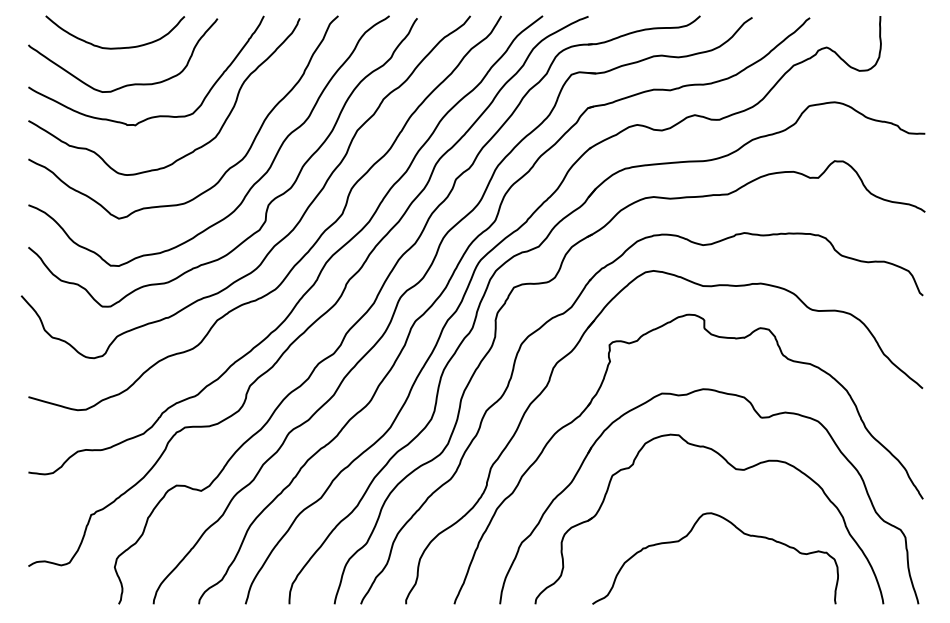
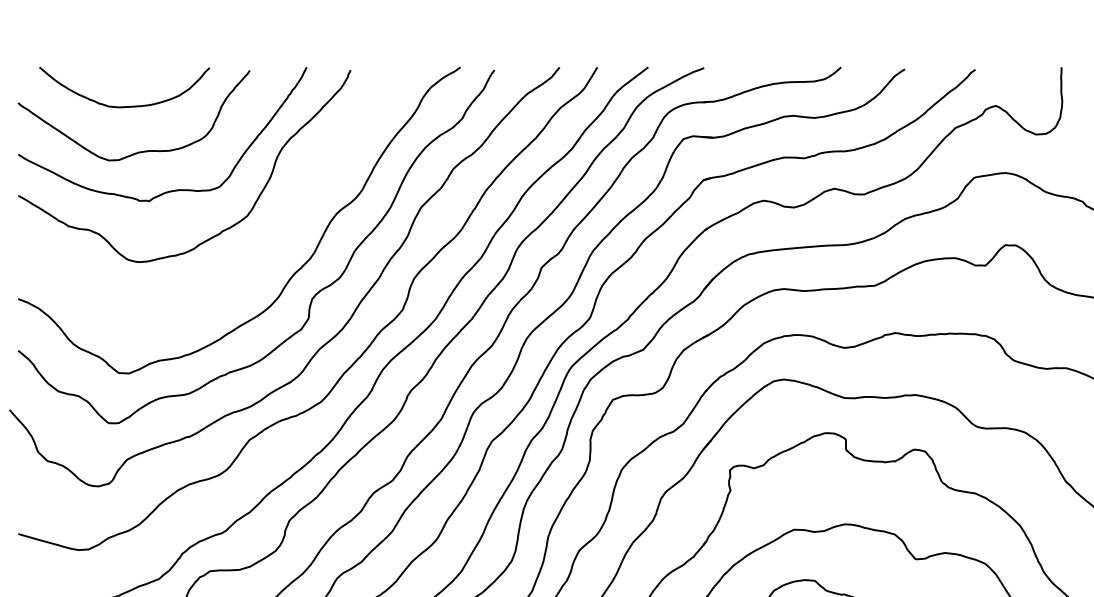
curve: (230, 166) -> (265, 251), removed

